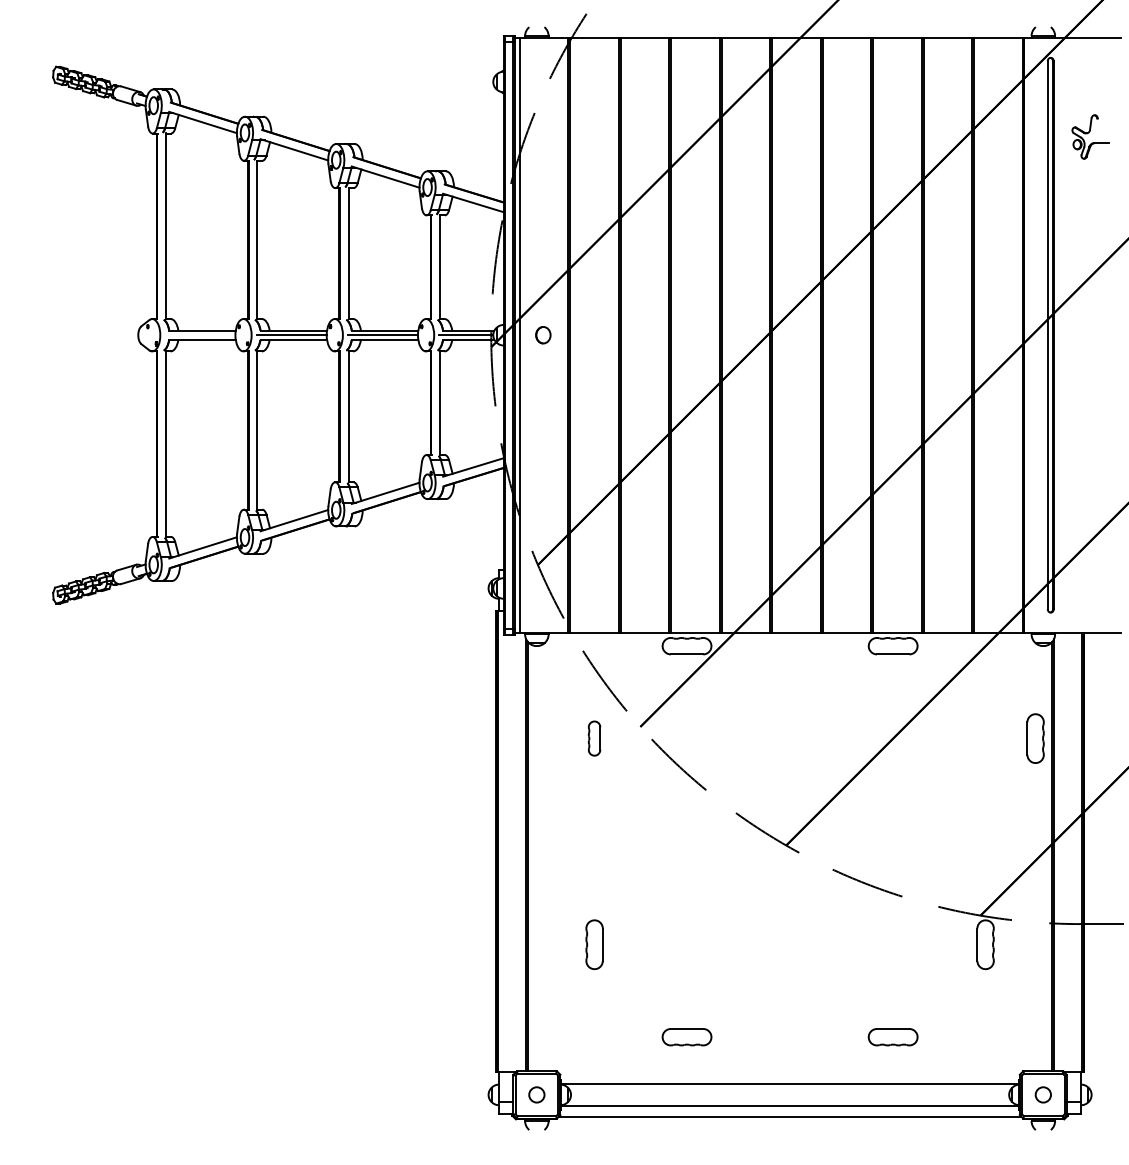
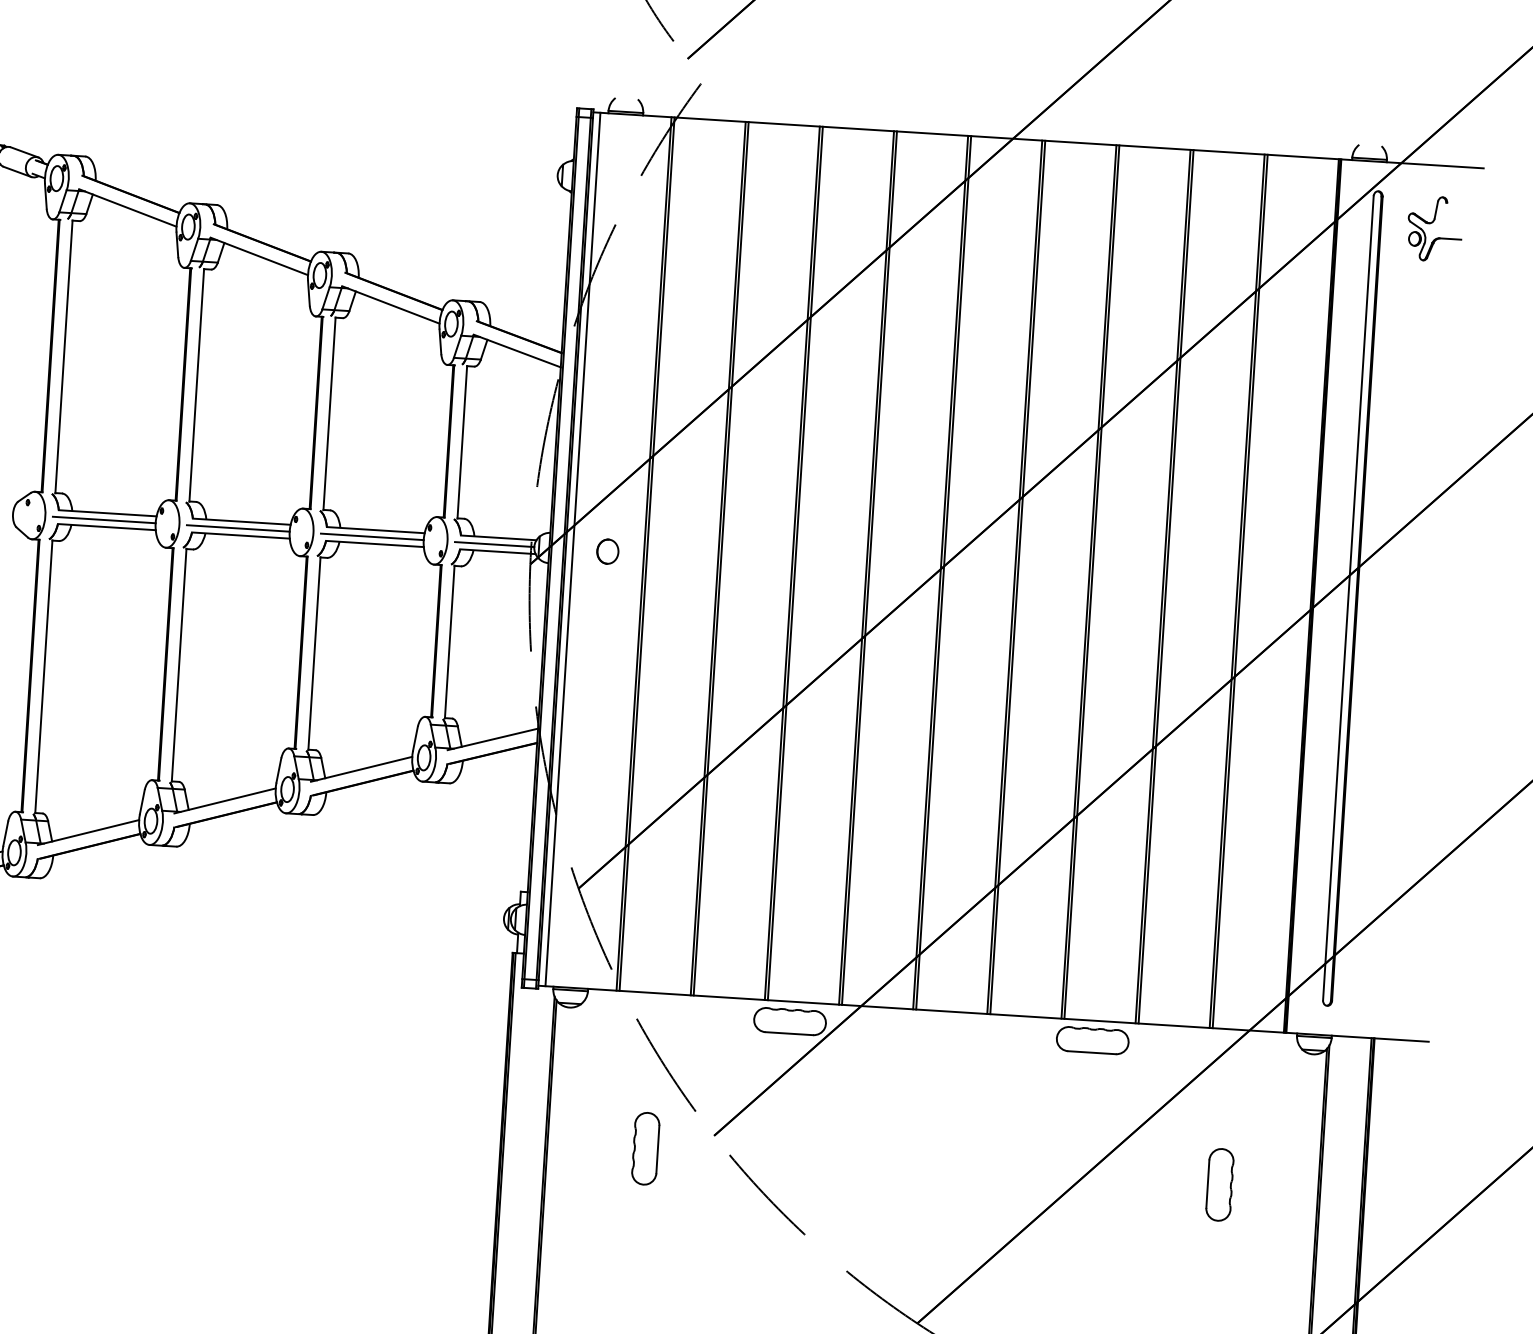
part: (1090, 136) -> (1434, 228), moved
line: (200, 335) -> (104, 520), added
part: (594, 738) -> (645, 1148), size x1.43
part: (1035, 738) -> (1219, 1184), moved

